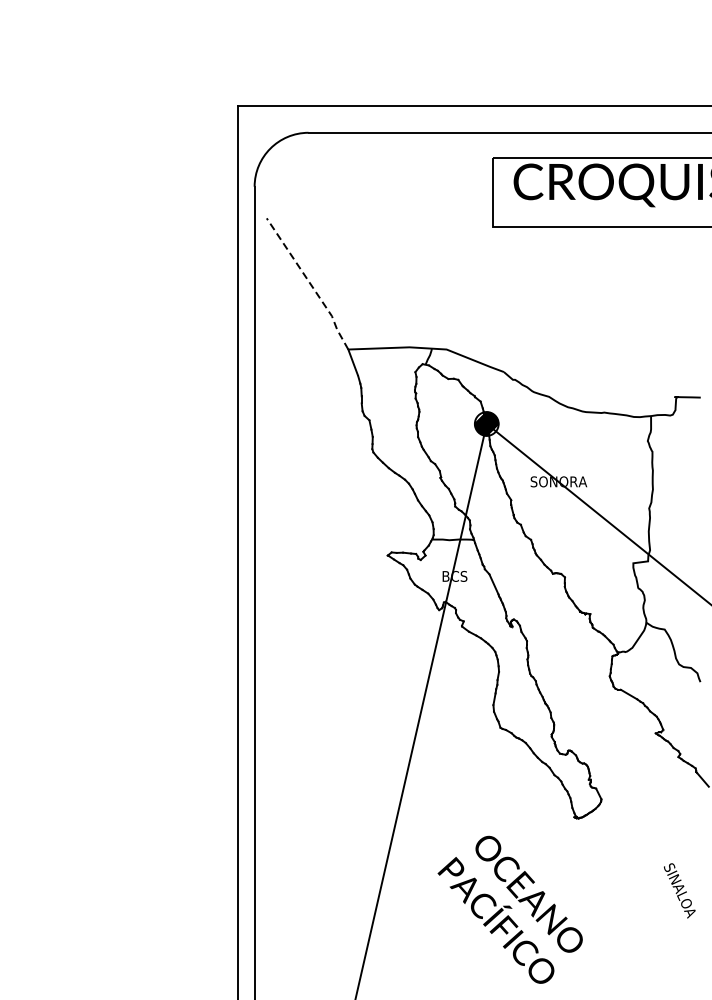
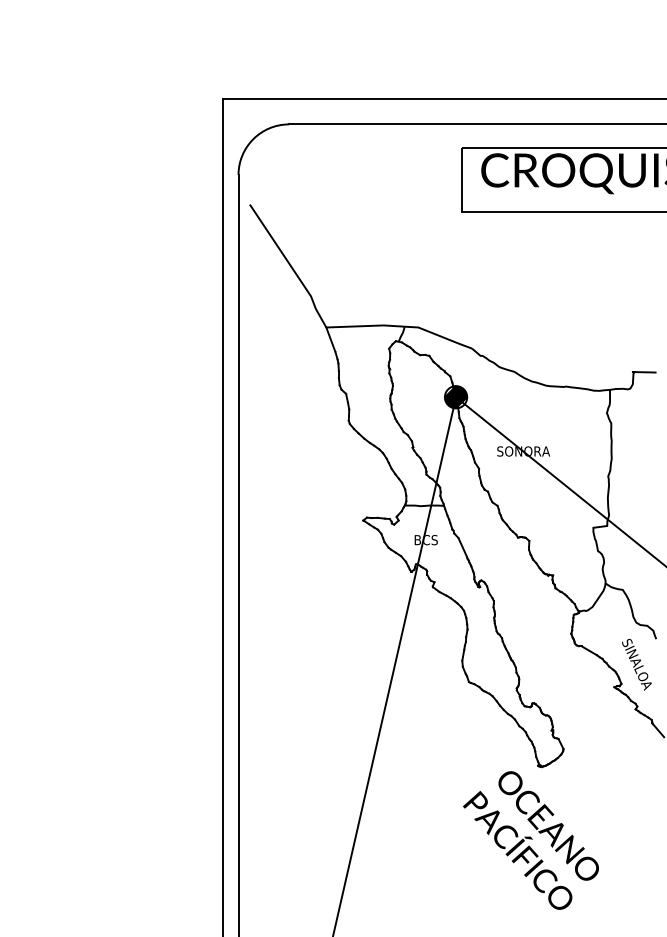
line: (310, 283) -> (290, 265), dashed -> solid
text: (679, 890) -> (636, 664), moved
text: (509, 909) -> (530, 840), moved

